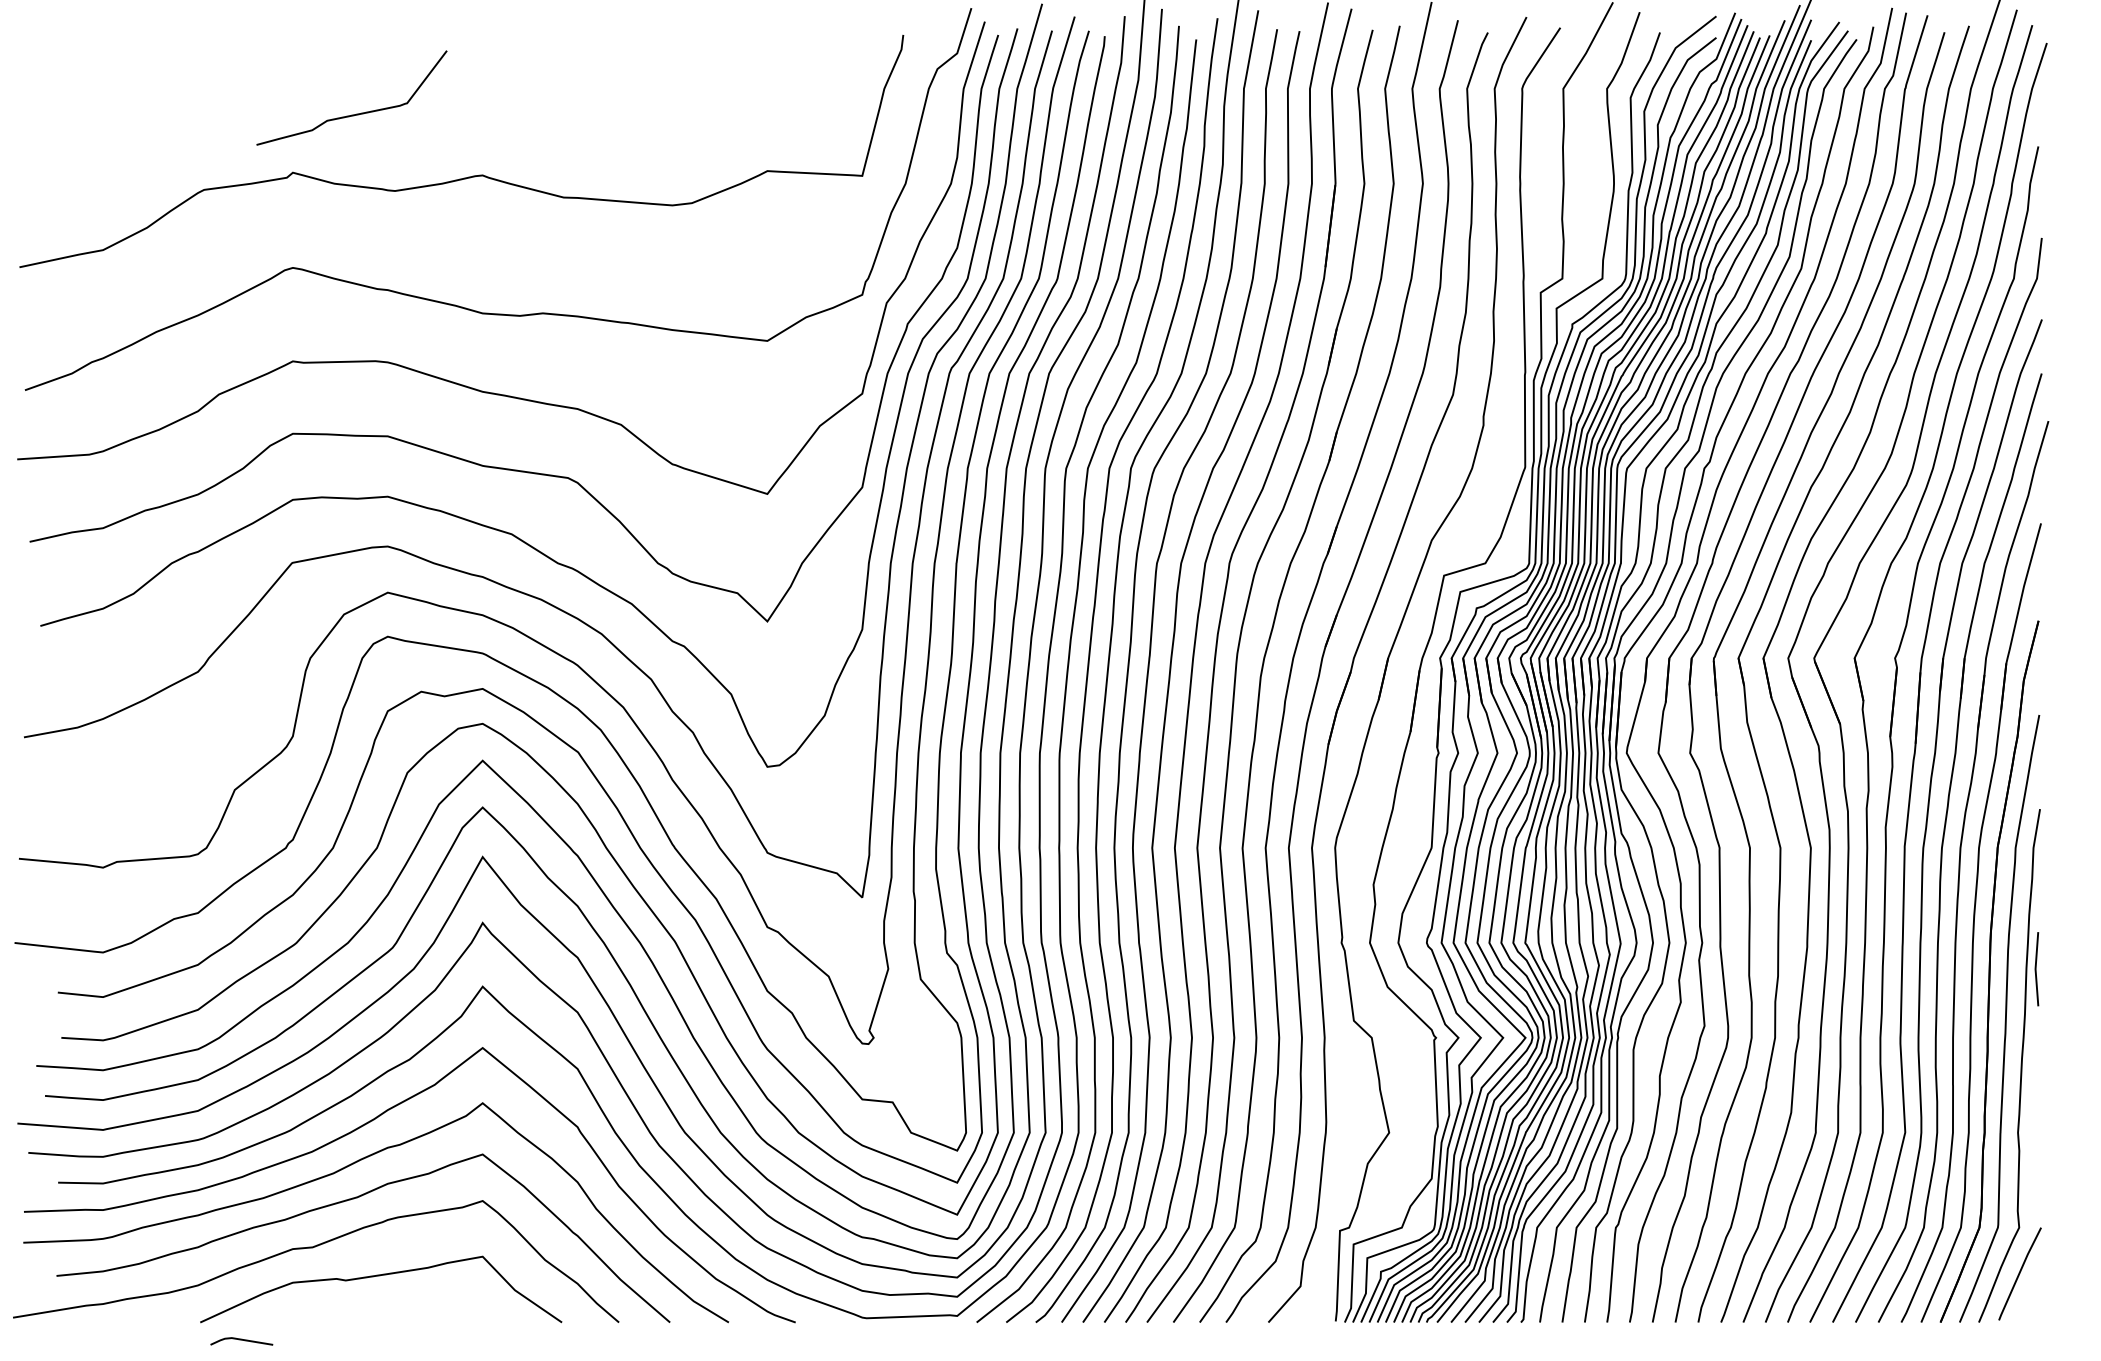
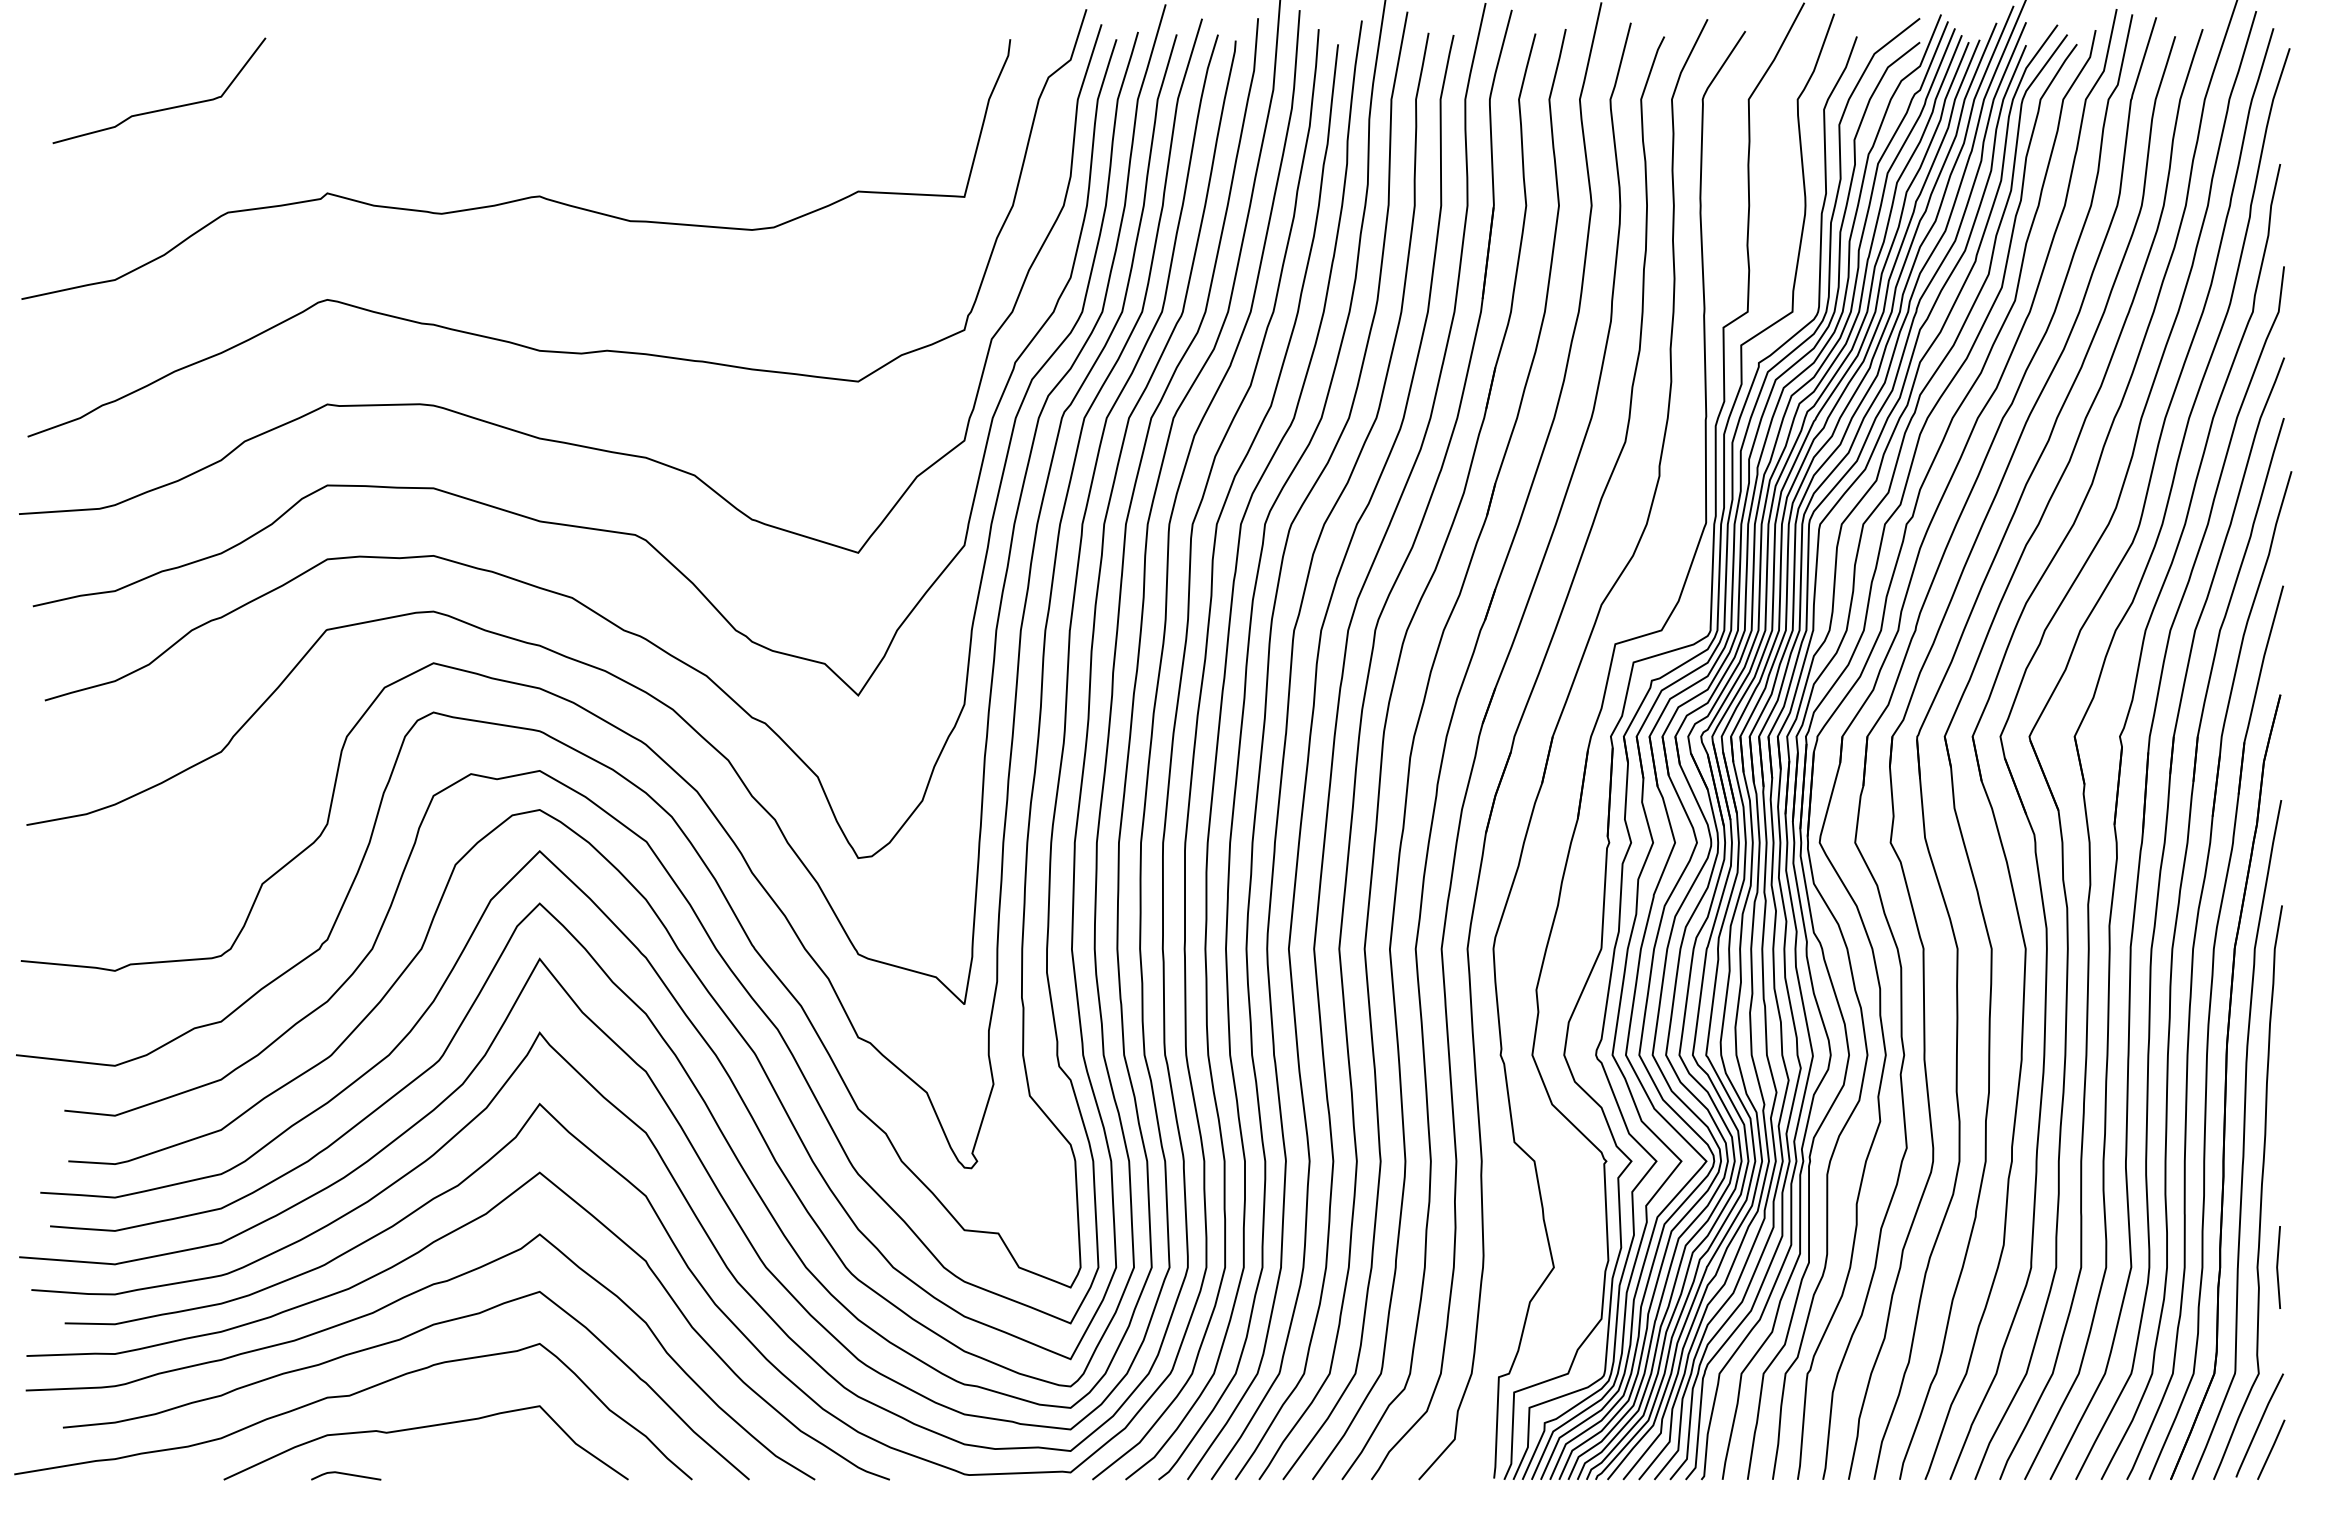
curve: (355, 113) -> (163, 108), moved
line: (2036, 968) -> (2278, 1266), moved
line: (2030, 1295) -> (2271, 1449), added
line: (242, 1340) -> (346, 1474), moved

